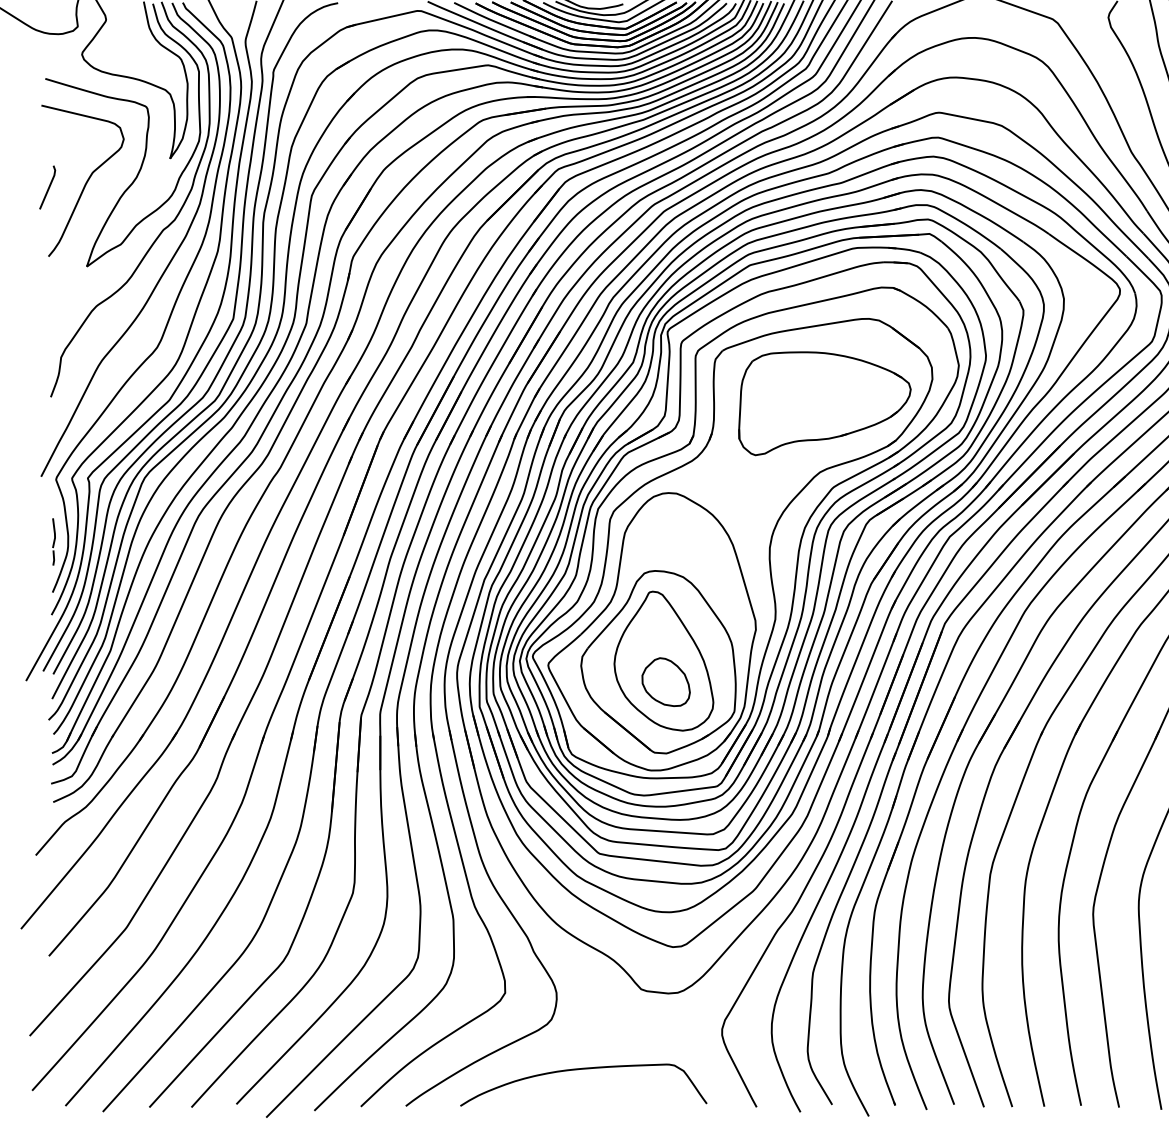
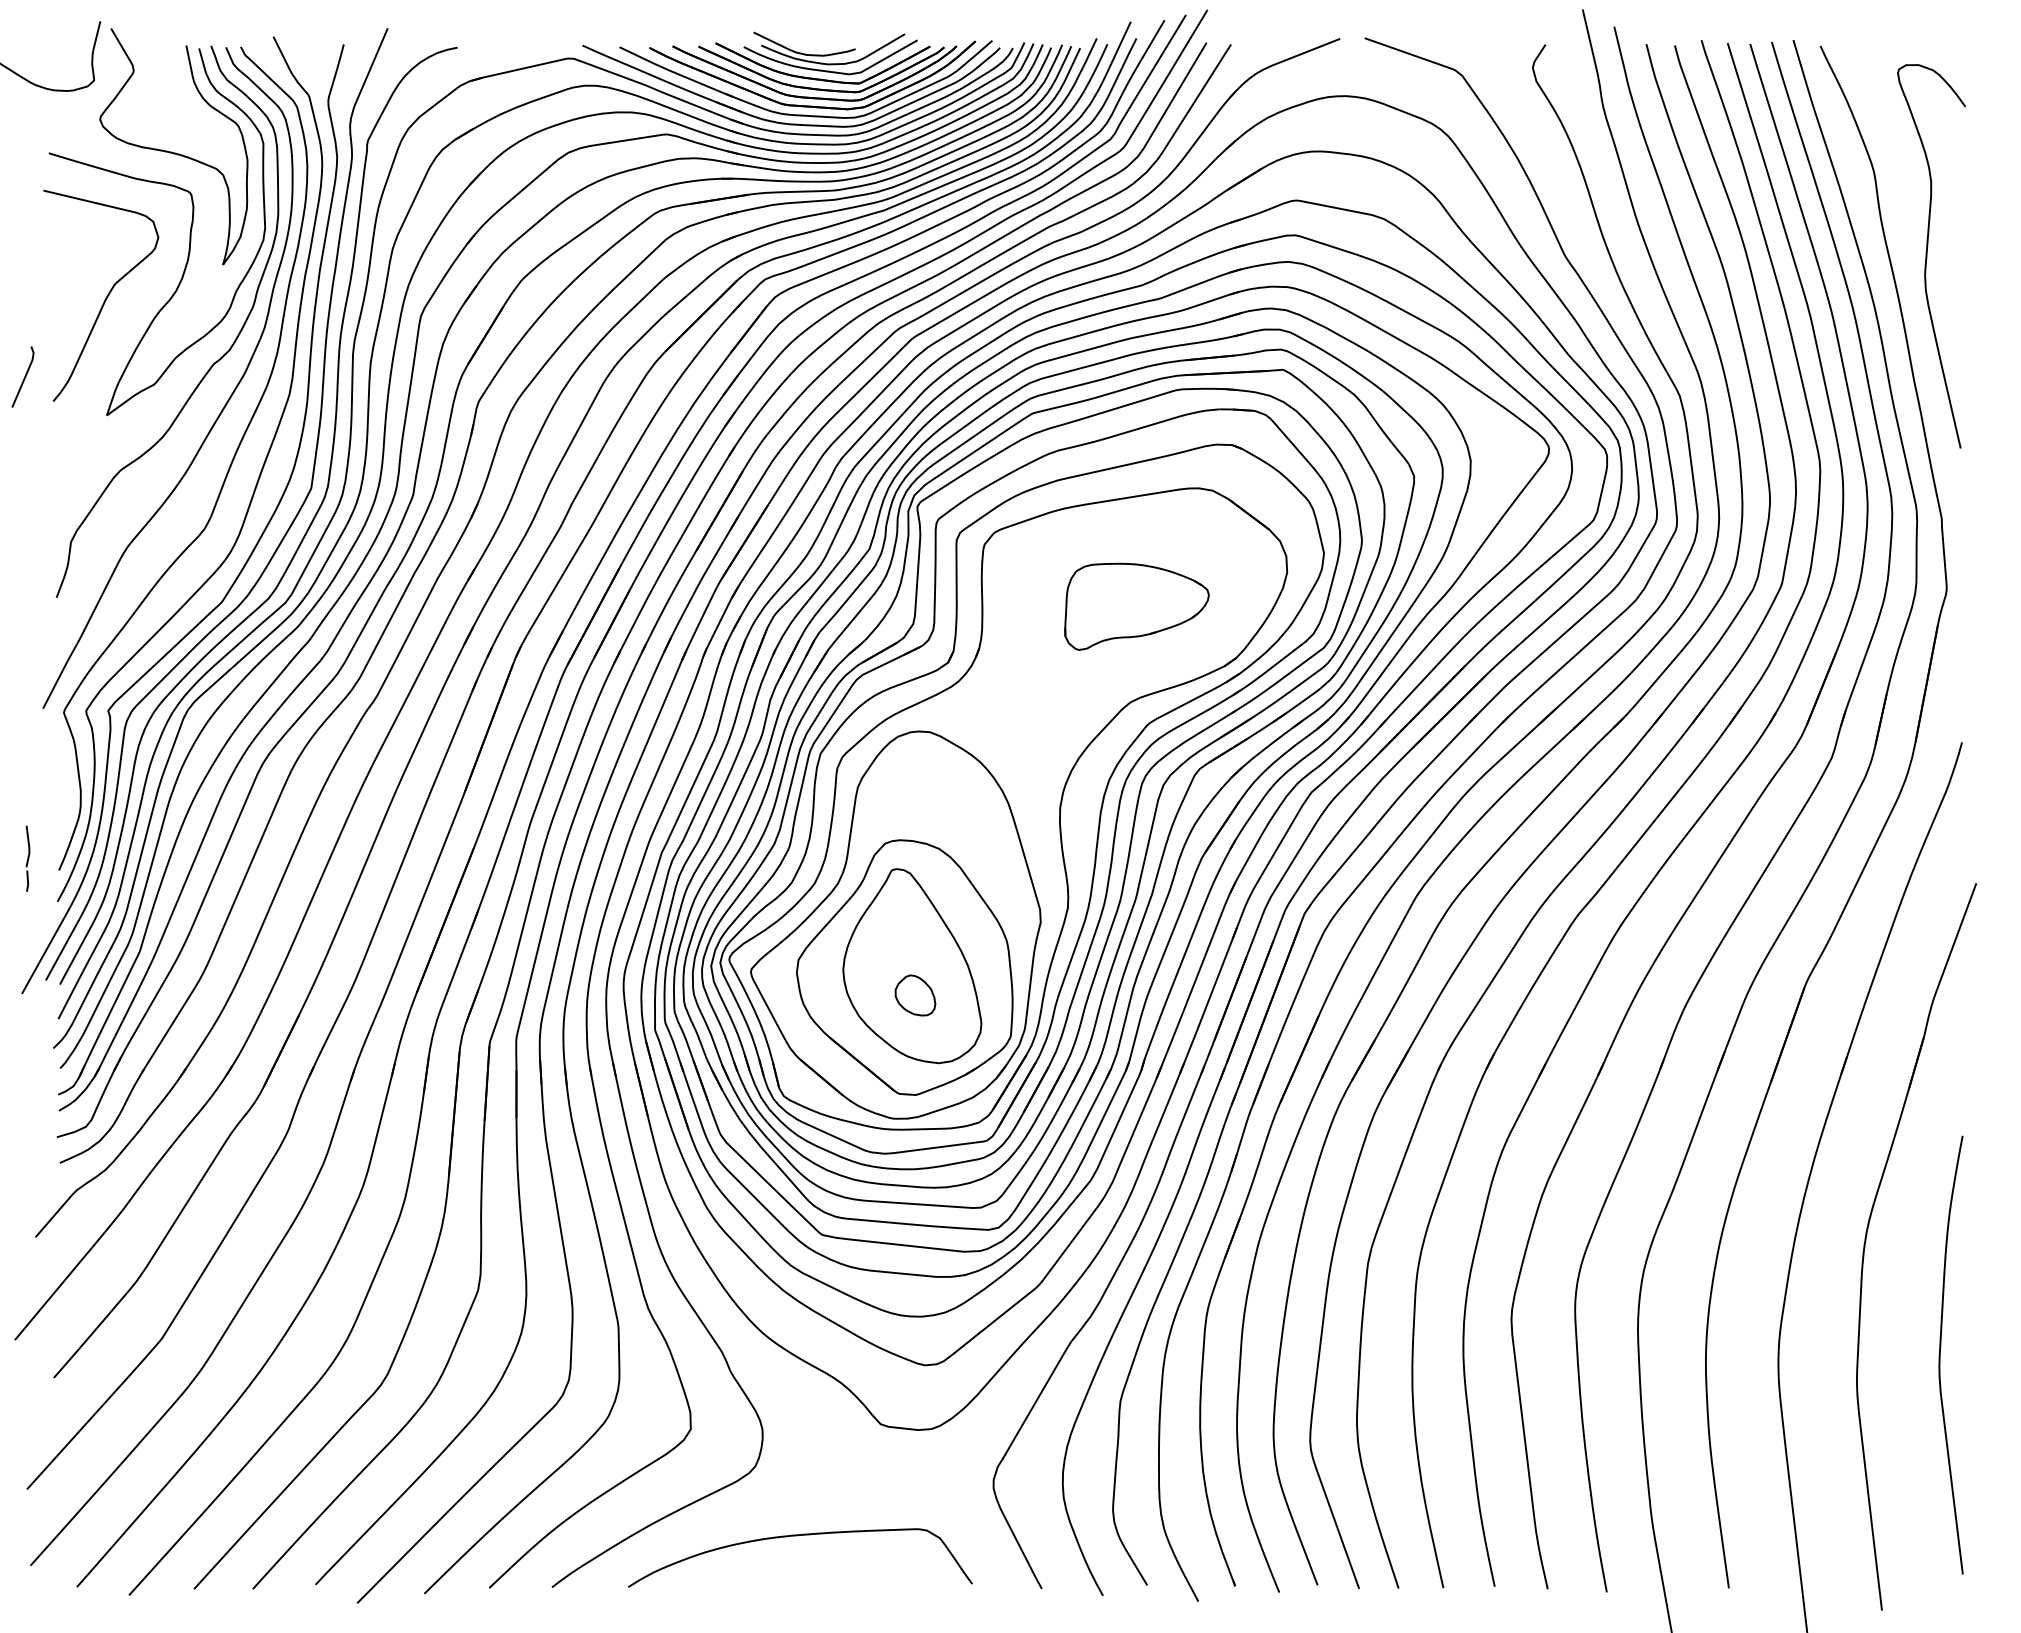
line: (48, 187) -> (24, 376), moved
part: (824, 403) -> (1136, 606), size x0.6
part: (53, 541) -> (27, 858), moved
part: (666, 682) -> (915, 995), size x0.6

